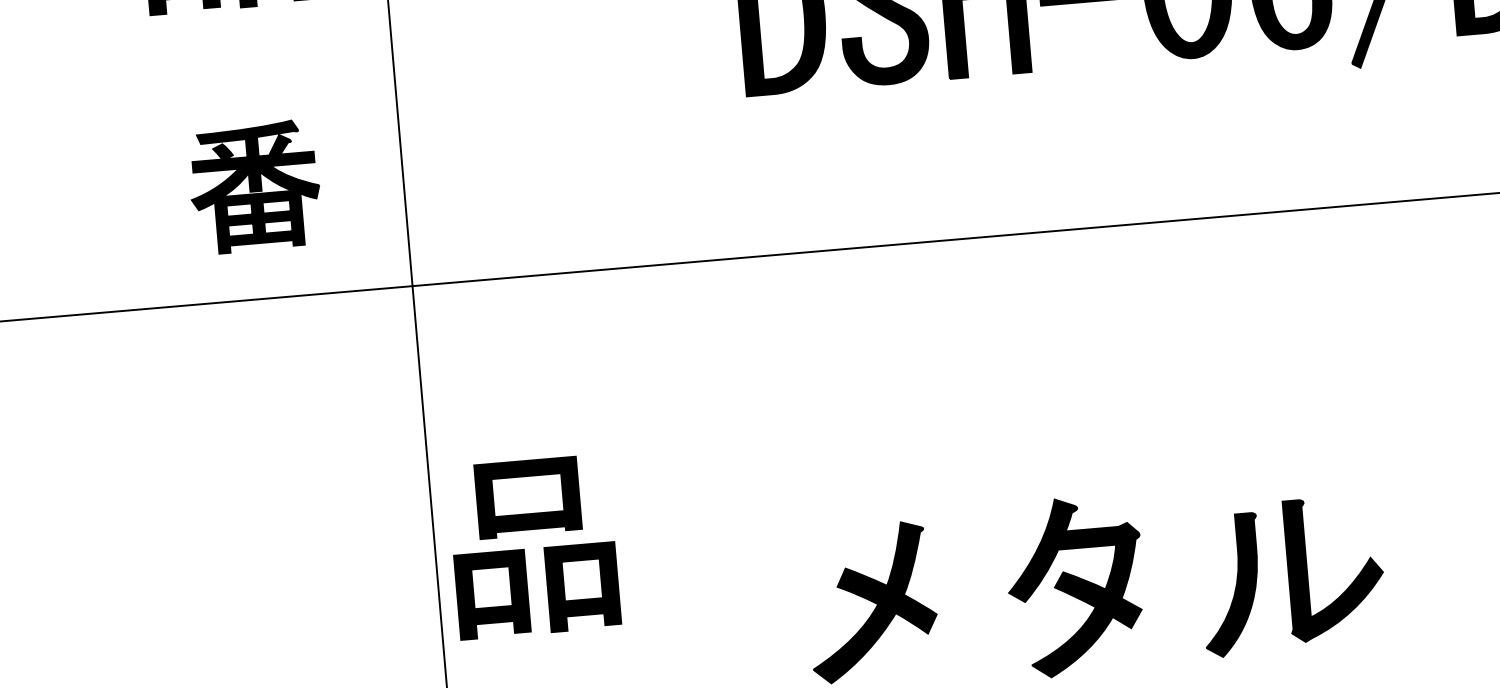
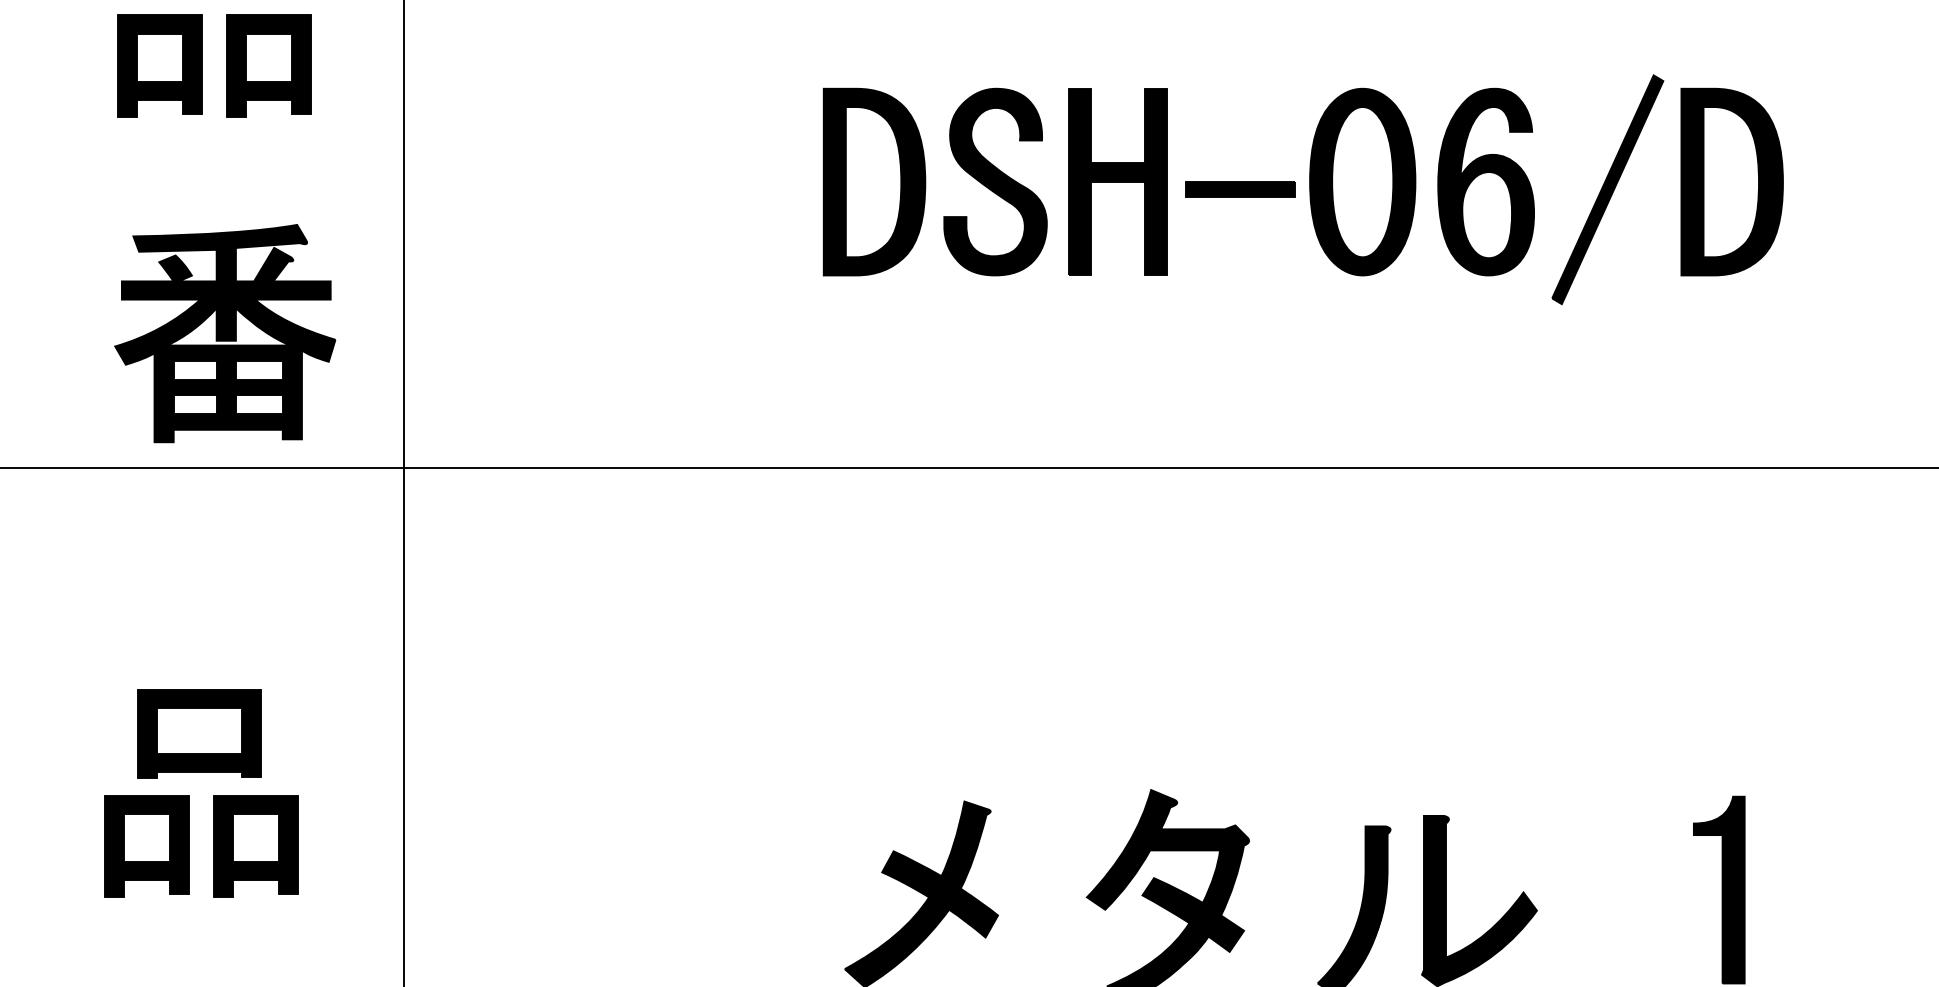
part: (255, 187) -> (225, 333), size x1.43
part: (524, 549) -> (189, 795), moved

